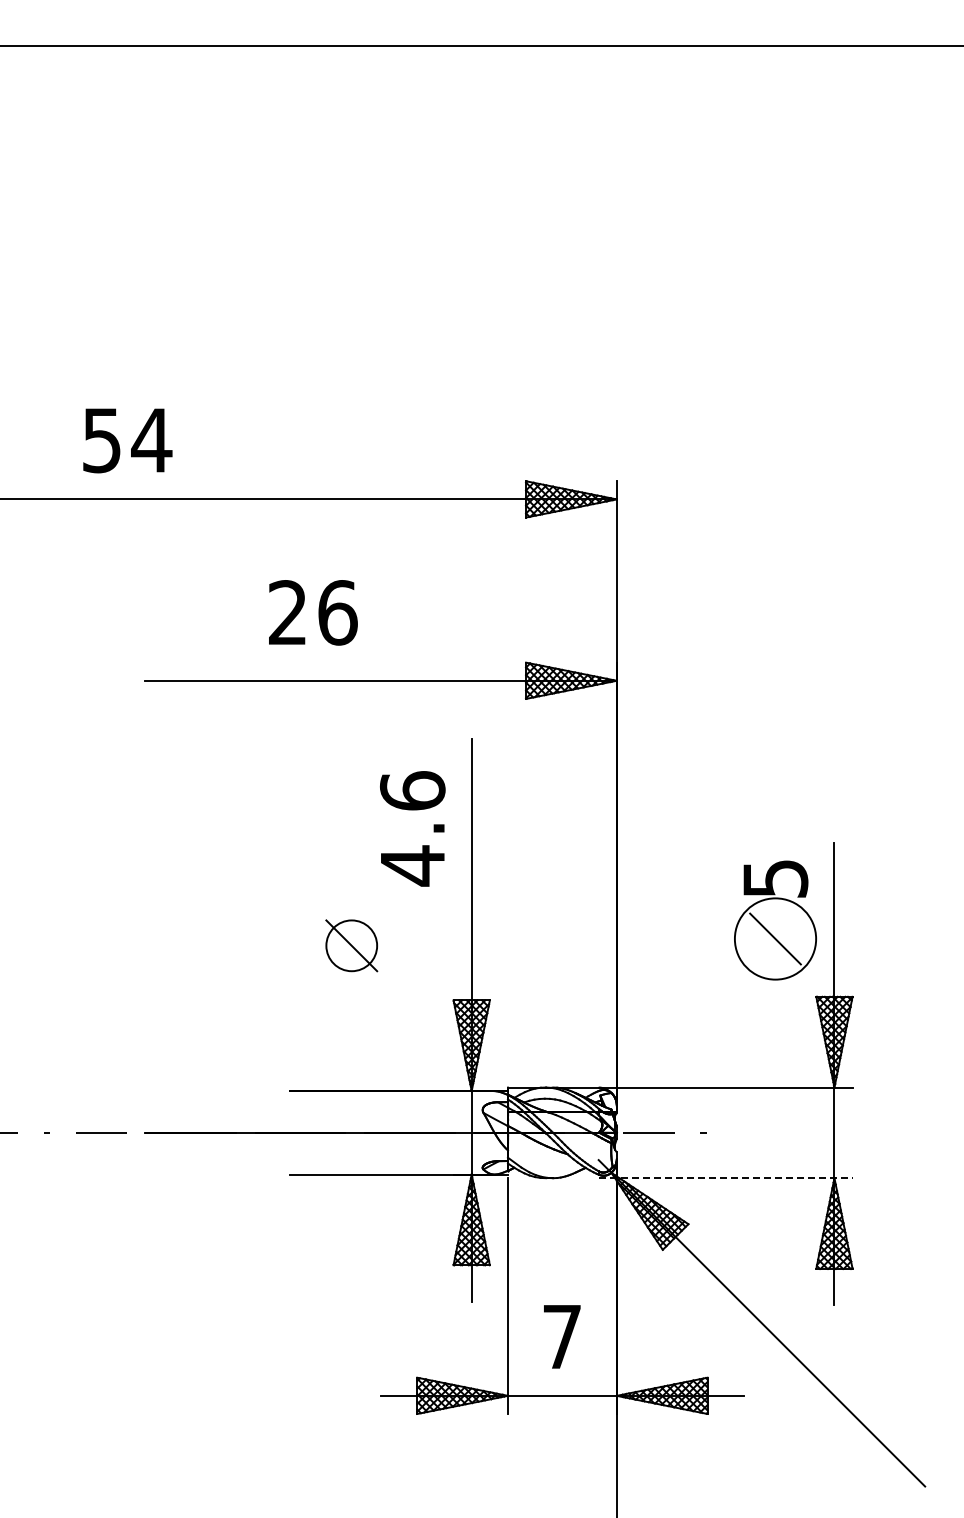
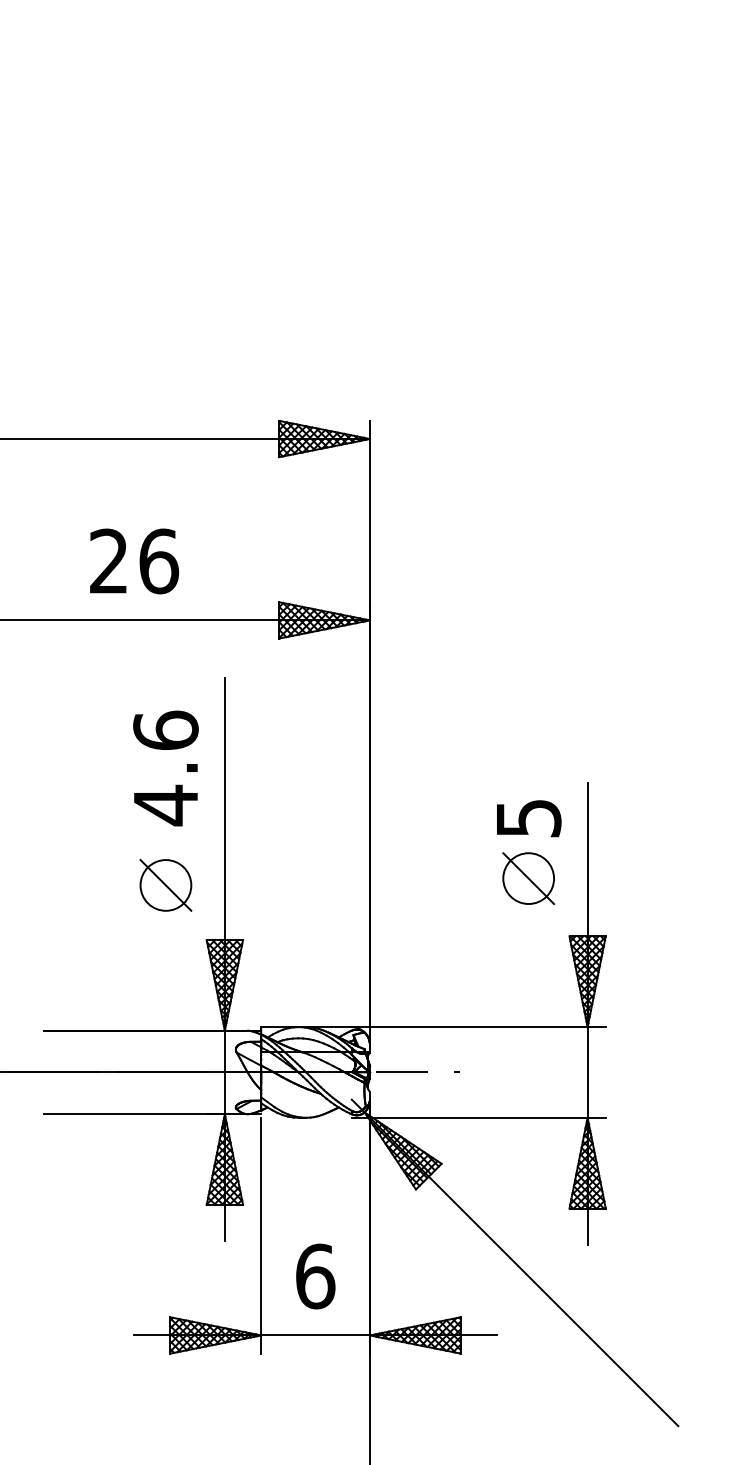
text: (313, 612) -> (134, 561), moved
circle: (775, 938) -> (528, 878), size x0.62
part: (351, 945) -> (165, 885), moved
line: (725, 1178) -> (478, 1118), dashed -> solid
text: (562, 1336) -> (315, 1276), 7 -> 6

